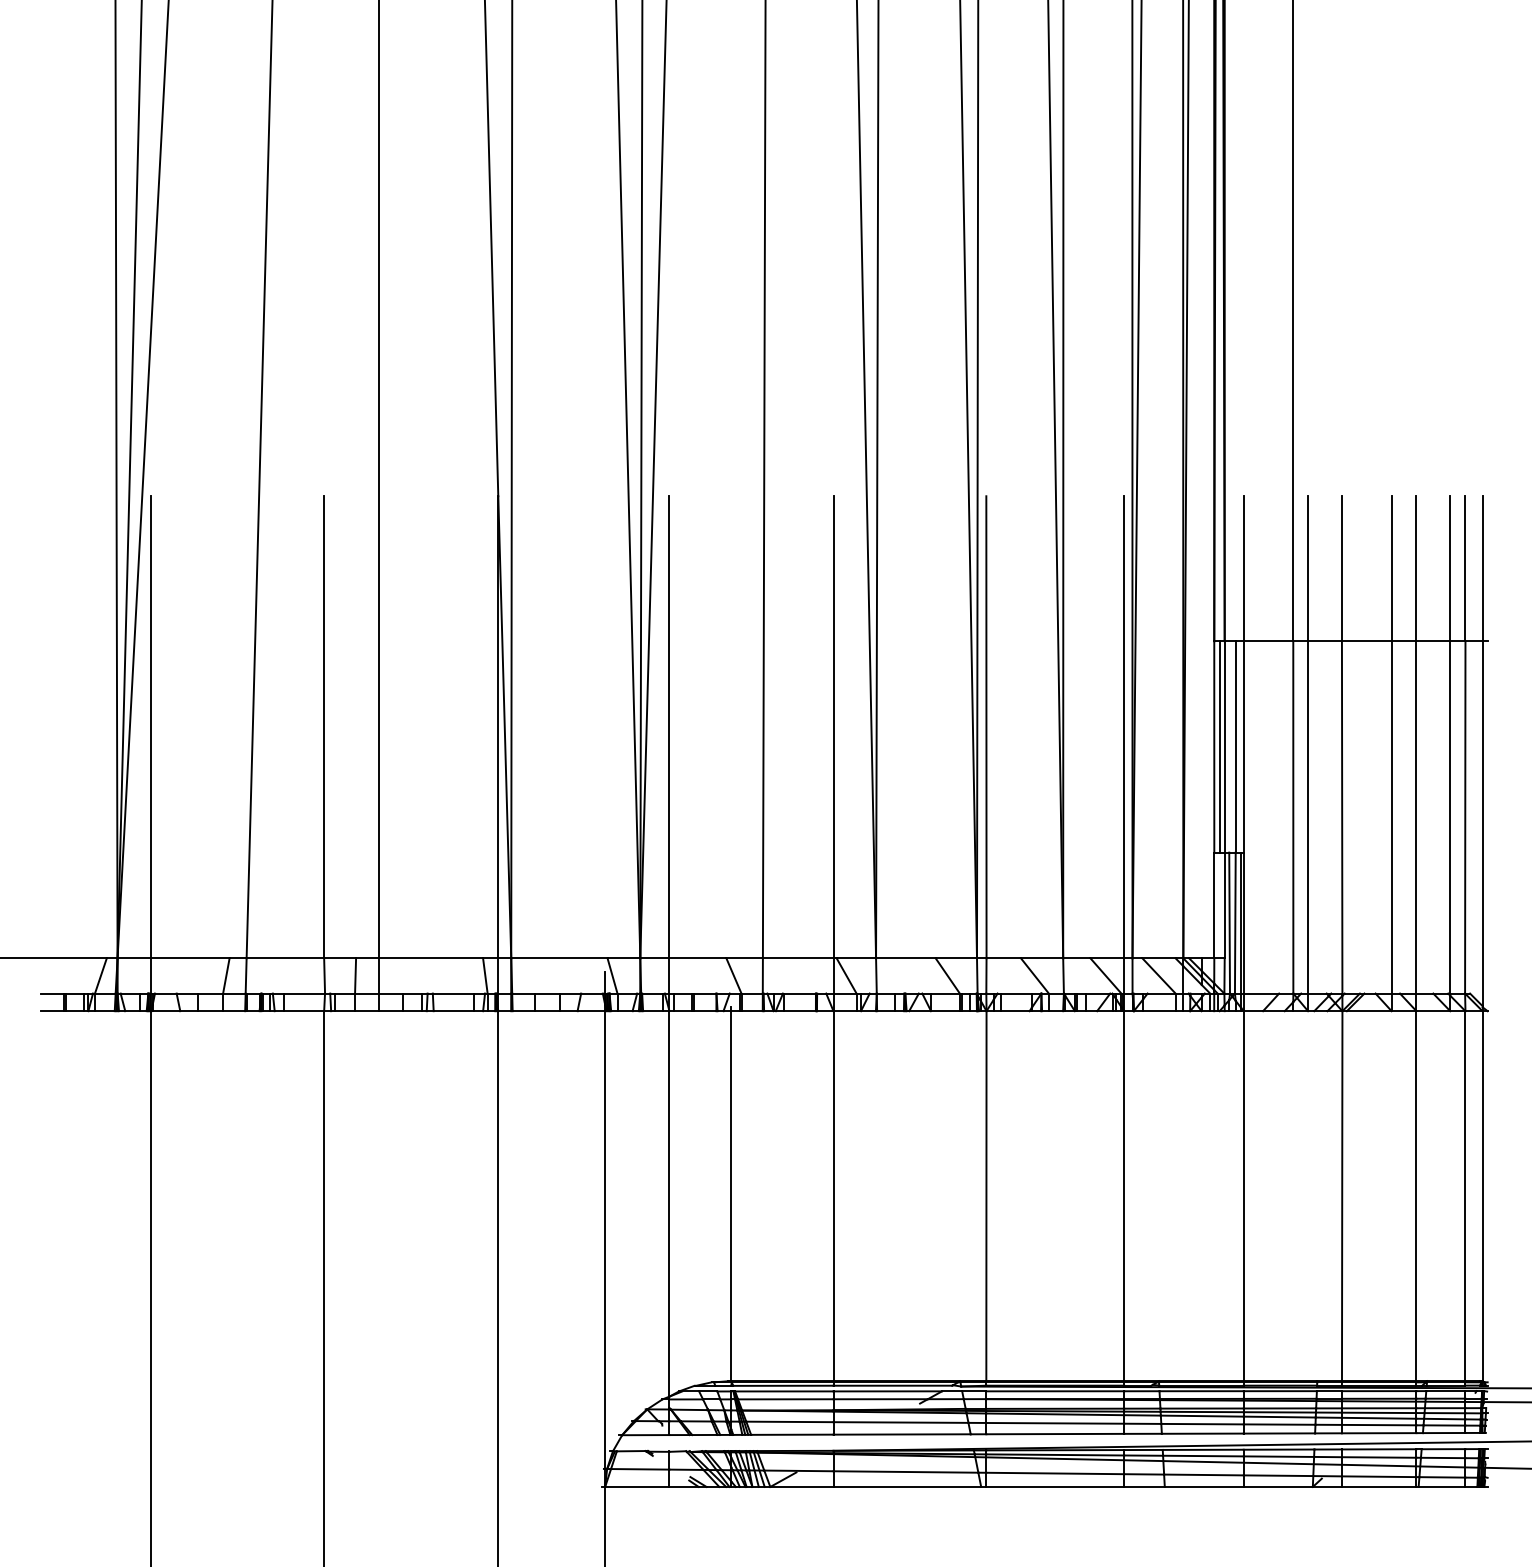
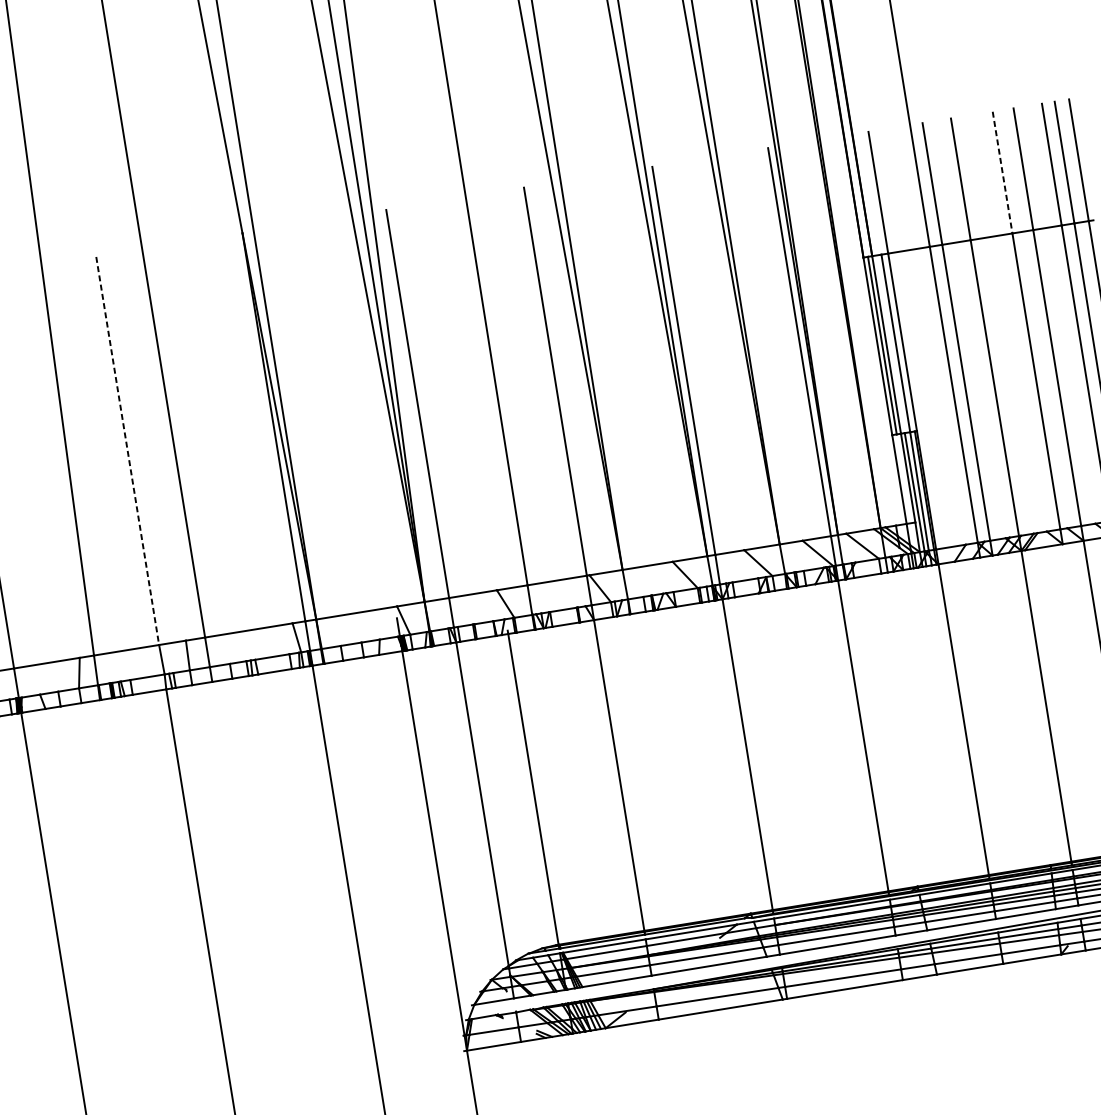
line: (1391, 569) -> (1002, 173), solid -> dashed
line: (324, 727) -> (128, 451), solid -> dashed

